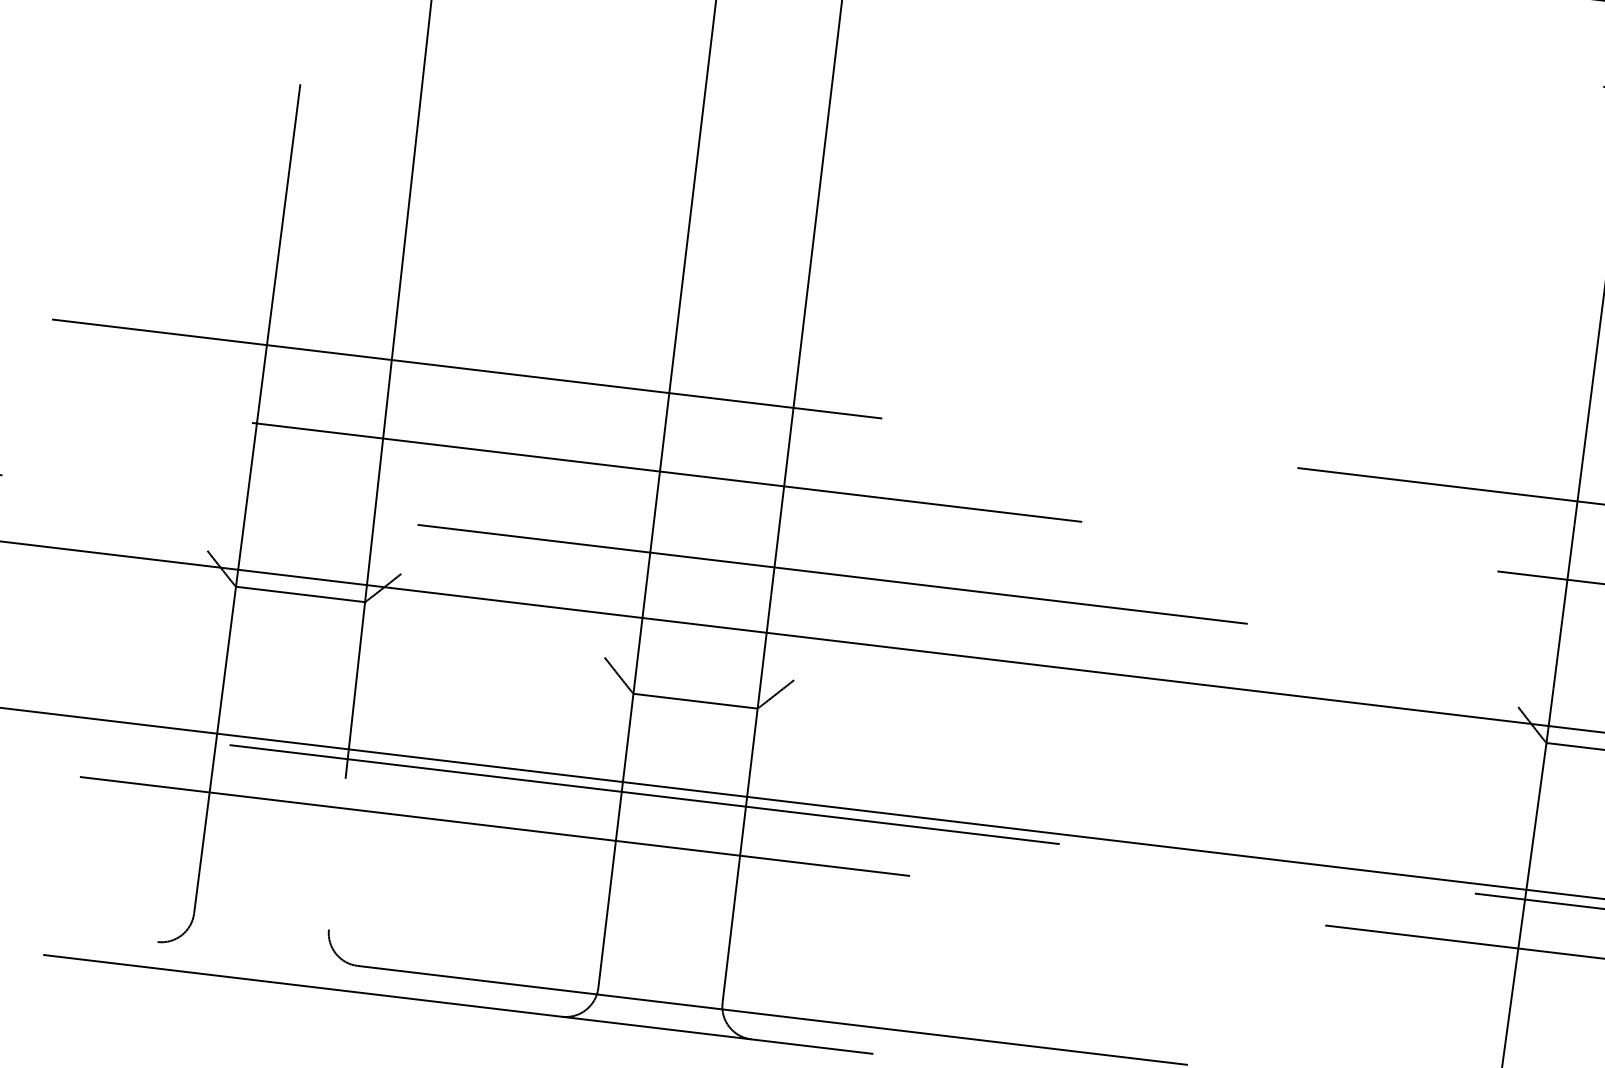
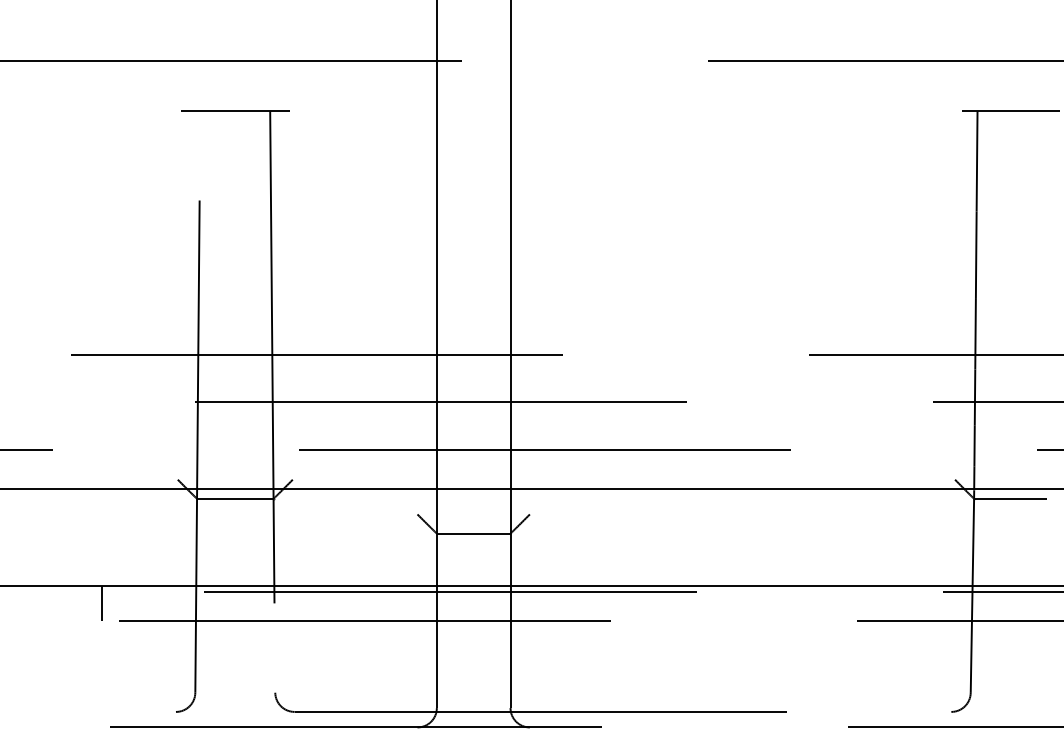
line: (54, 742) -> (101, 602), added

